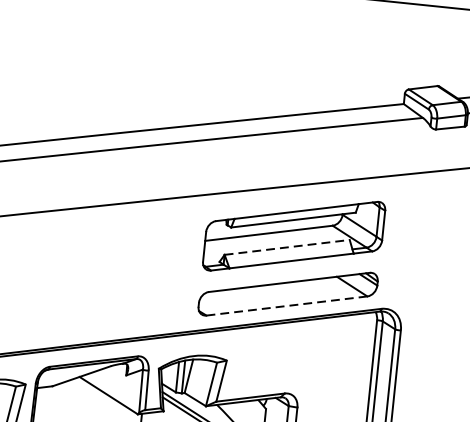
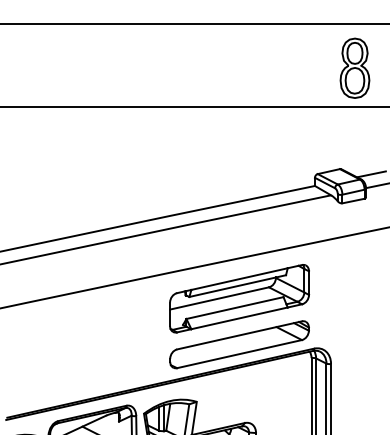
line: (287, 248) -> (235, 308), dashed -> solid
line: (286, 306) -> (239, 354), dashed -> solid

